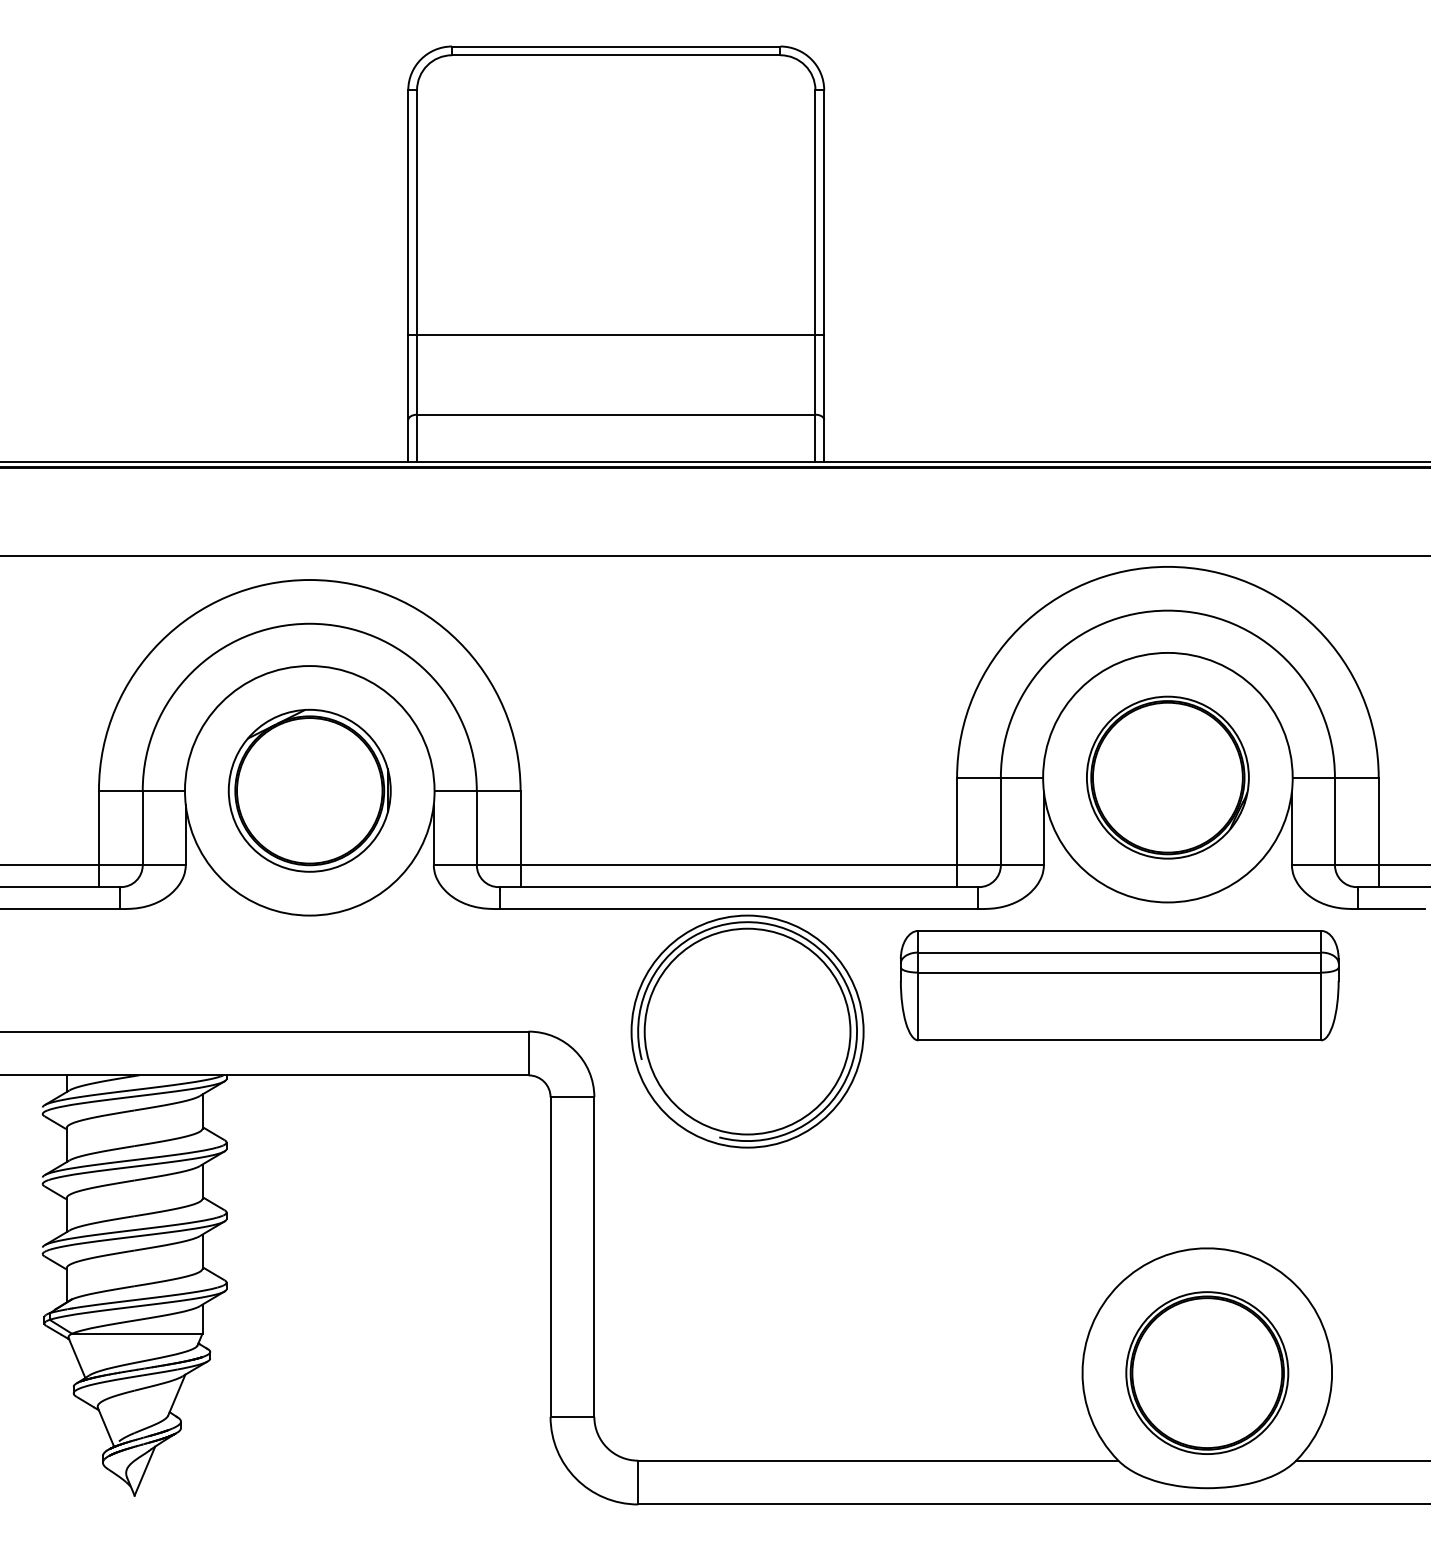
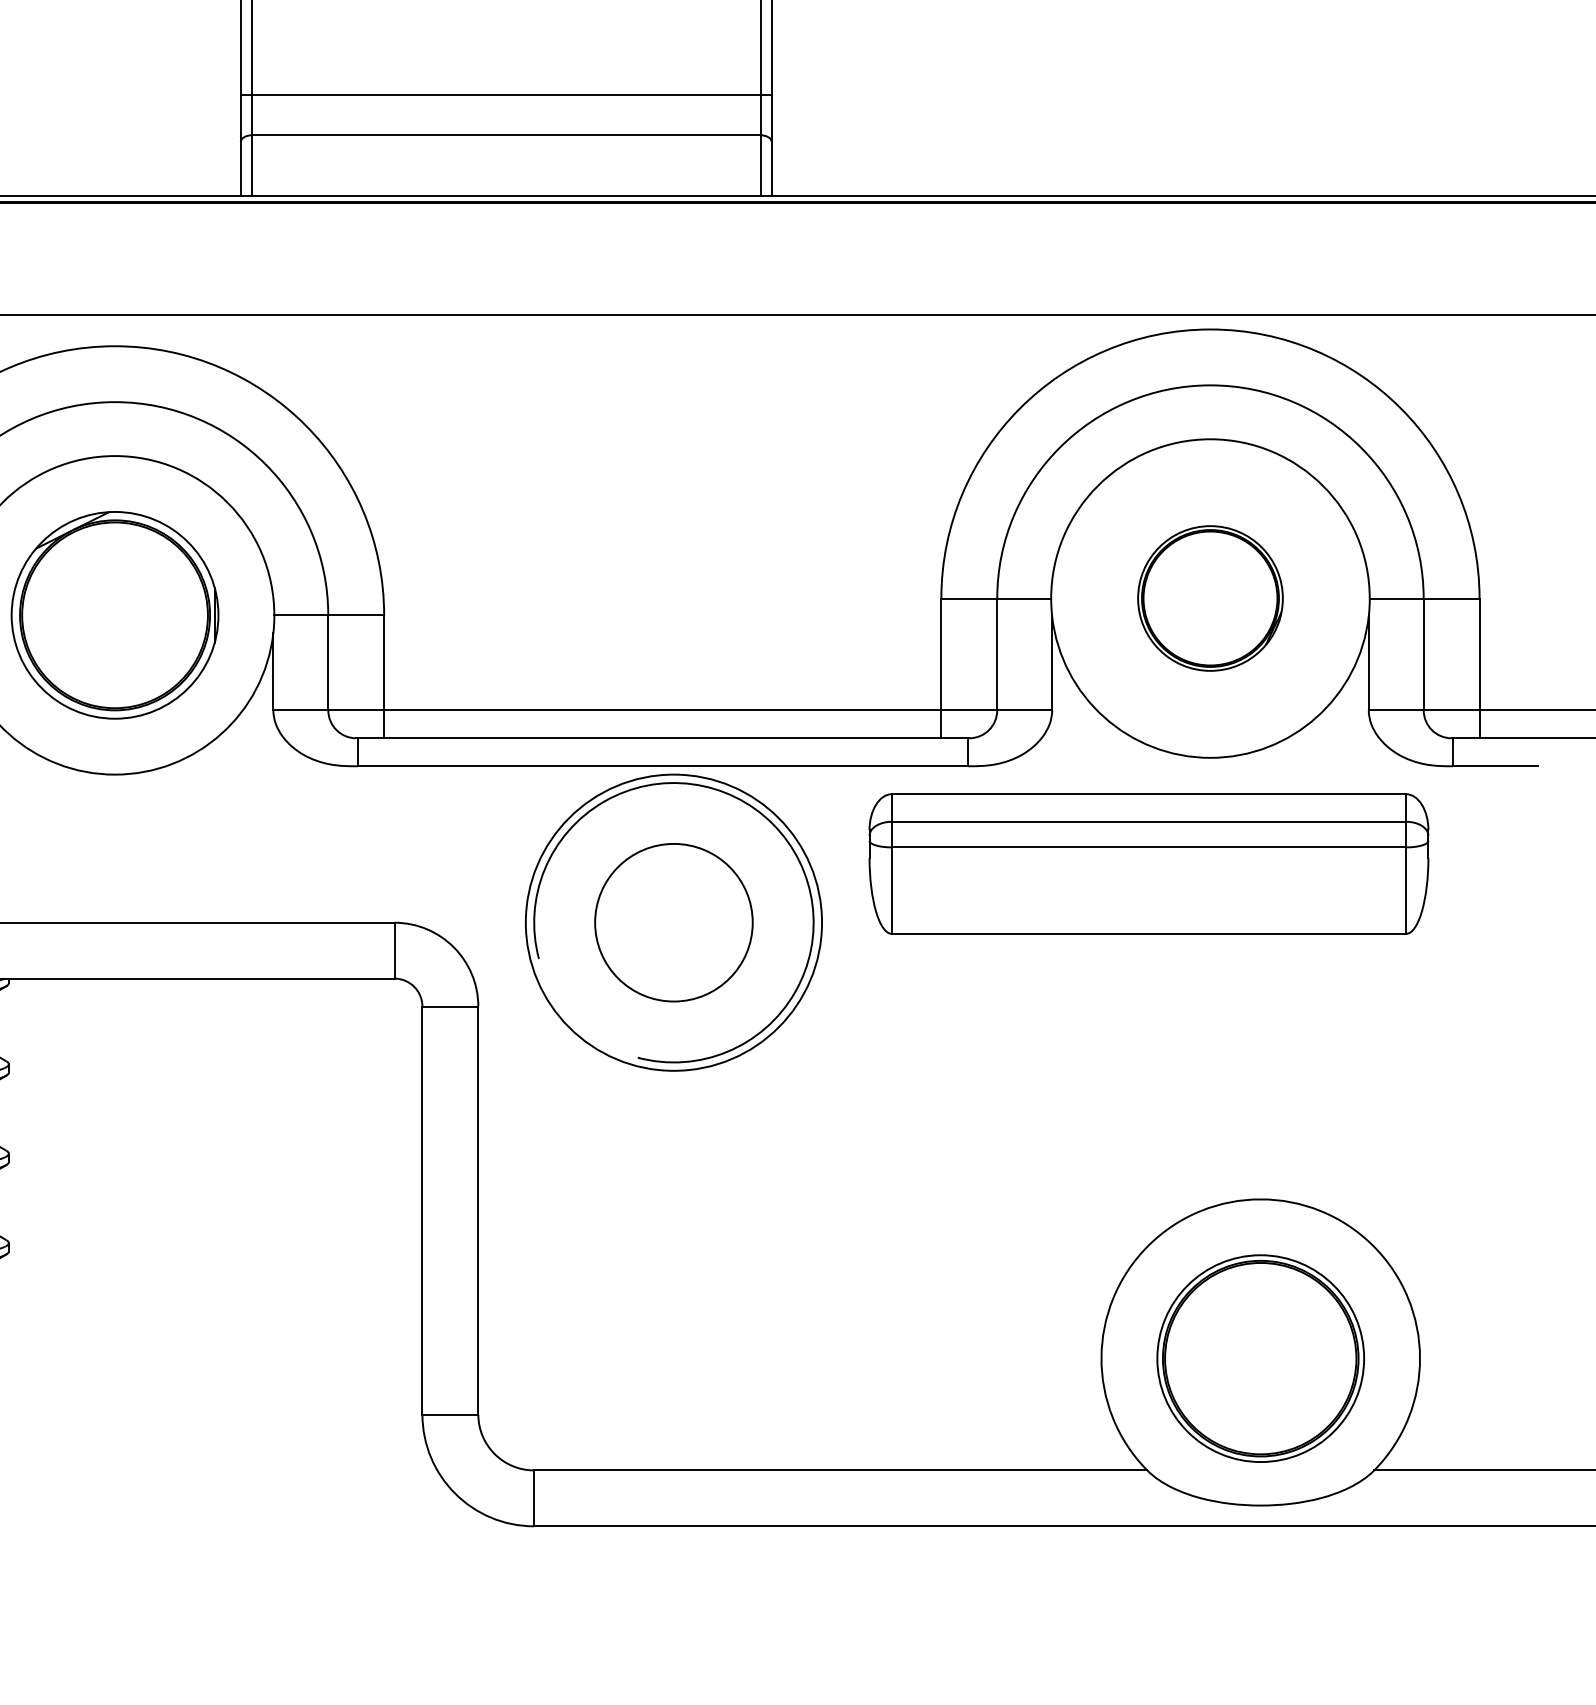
line: (616, 334) -> (506, 95), moved
part: (1167, 777) -> (1209, 598), size x0.7
circle: (747, 1031) -> (673, 922), size x0.6

